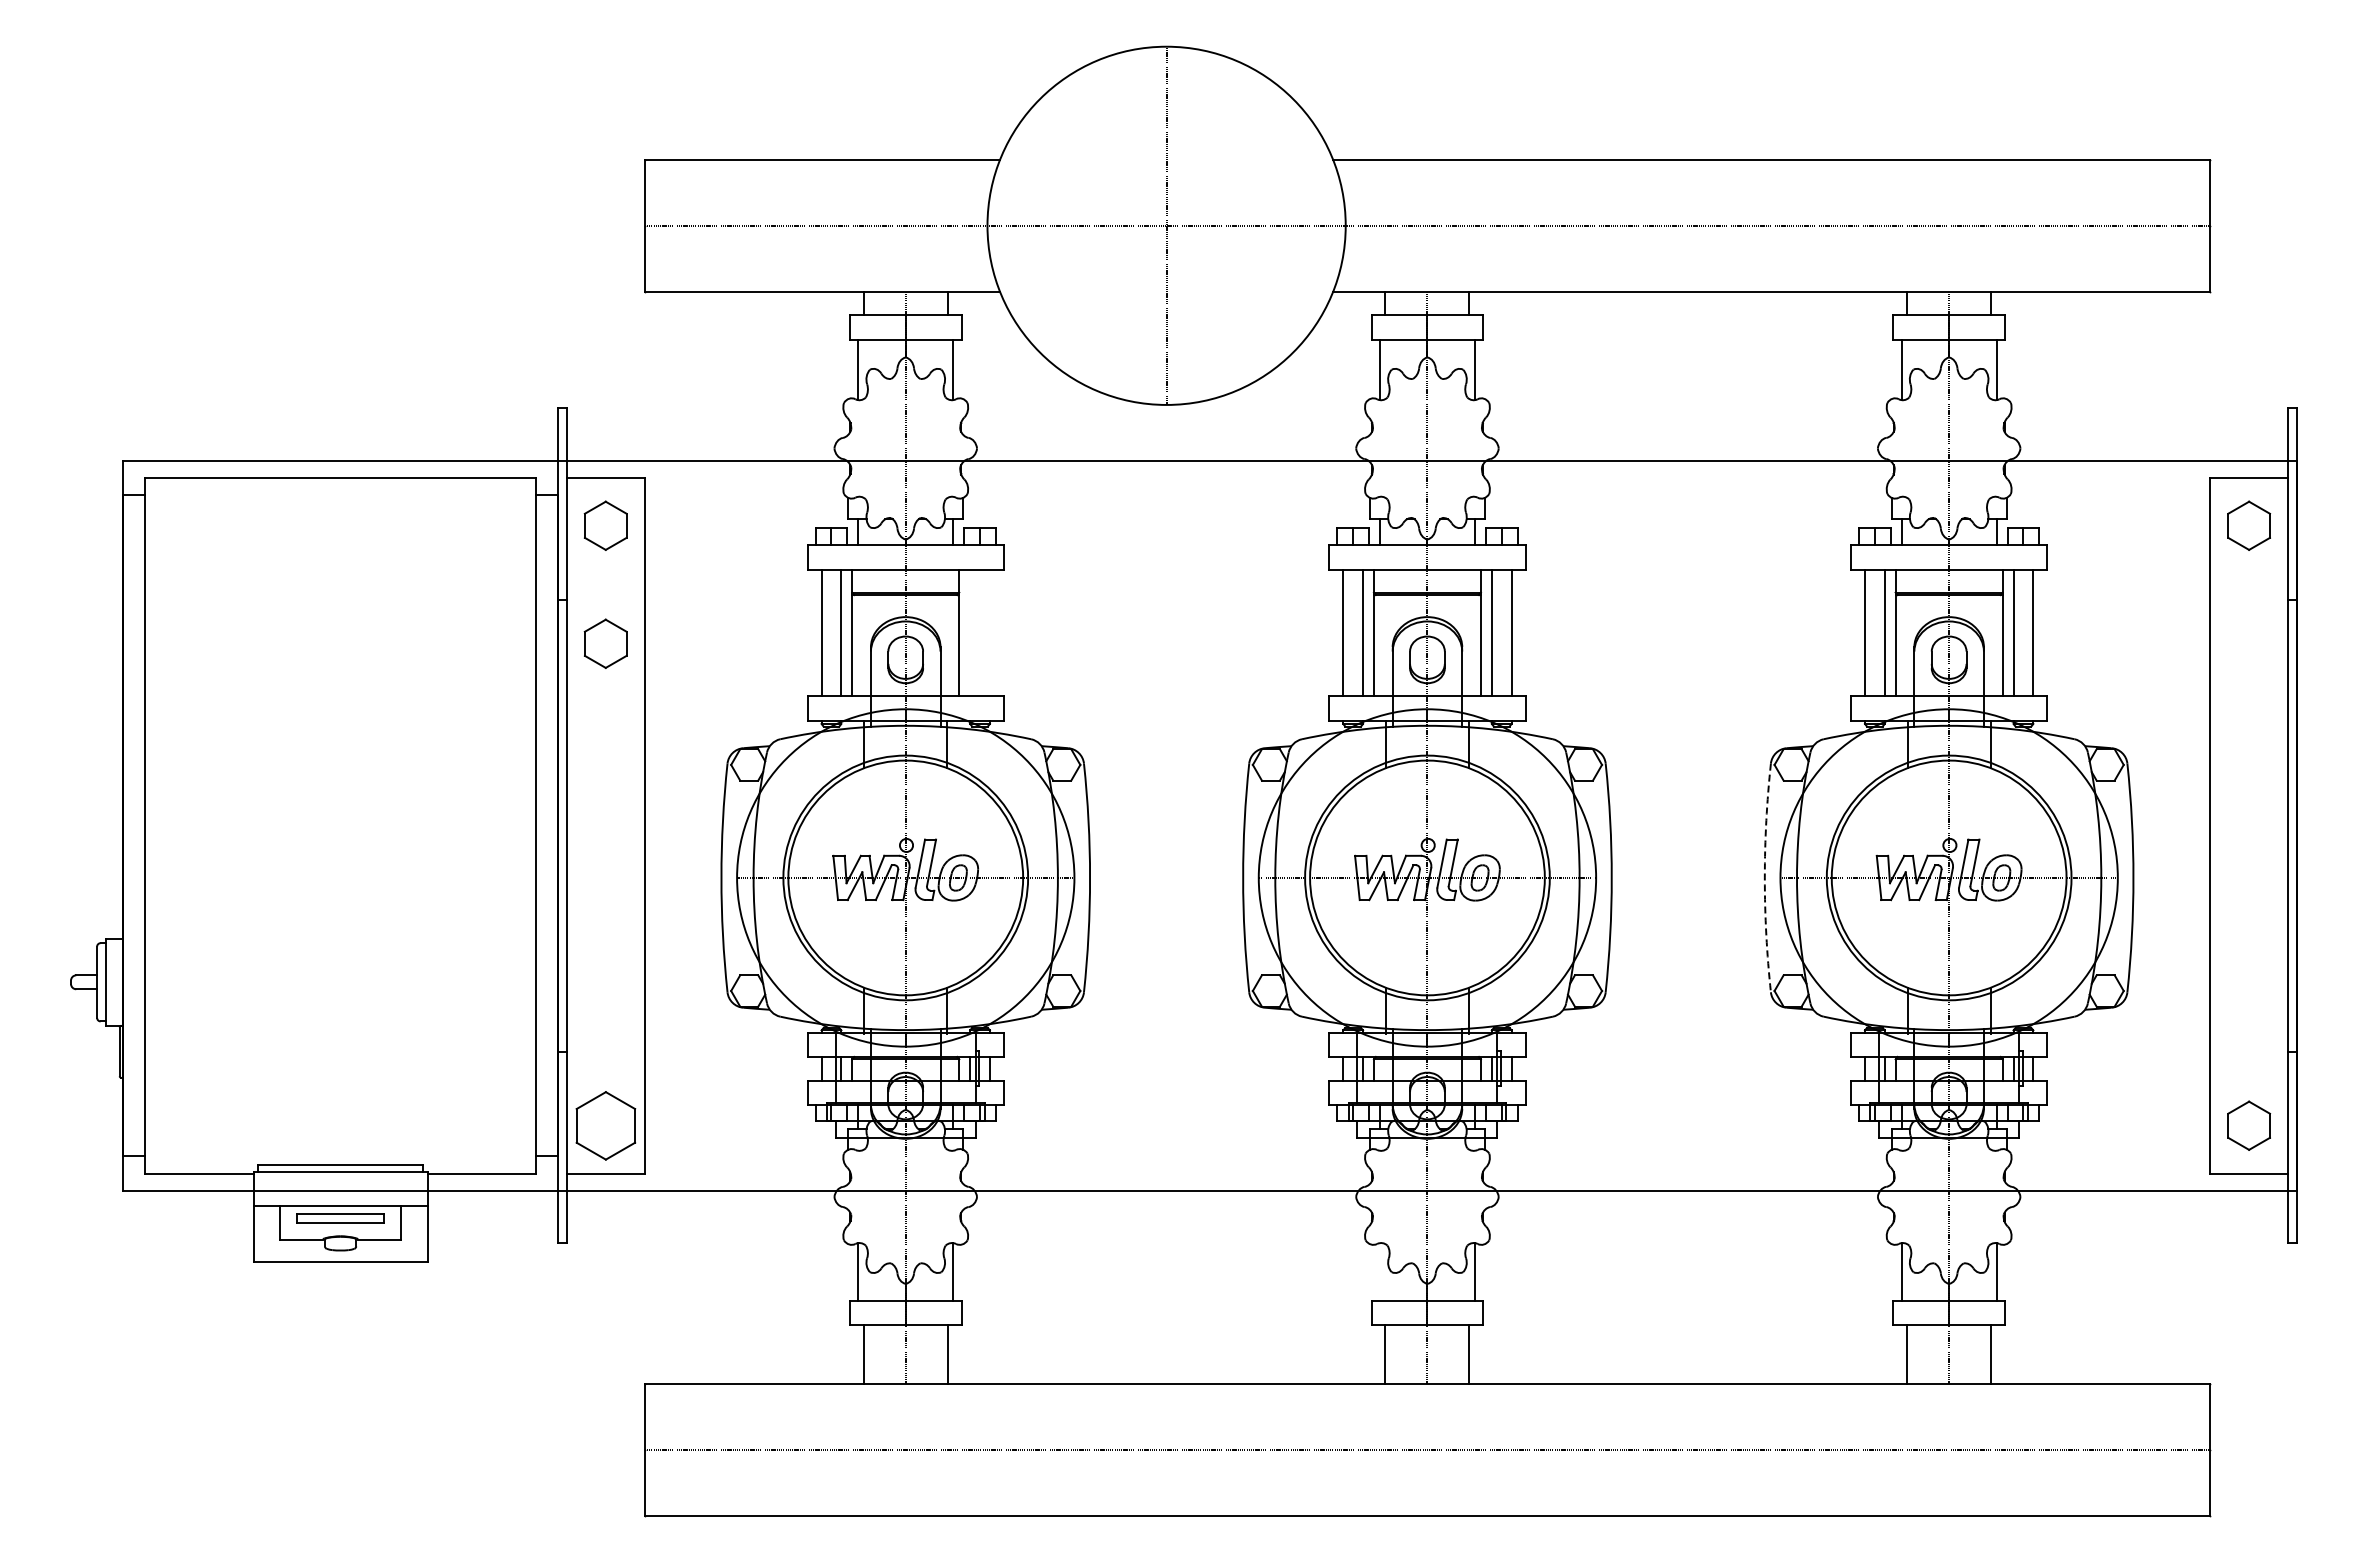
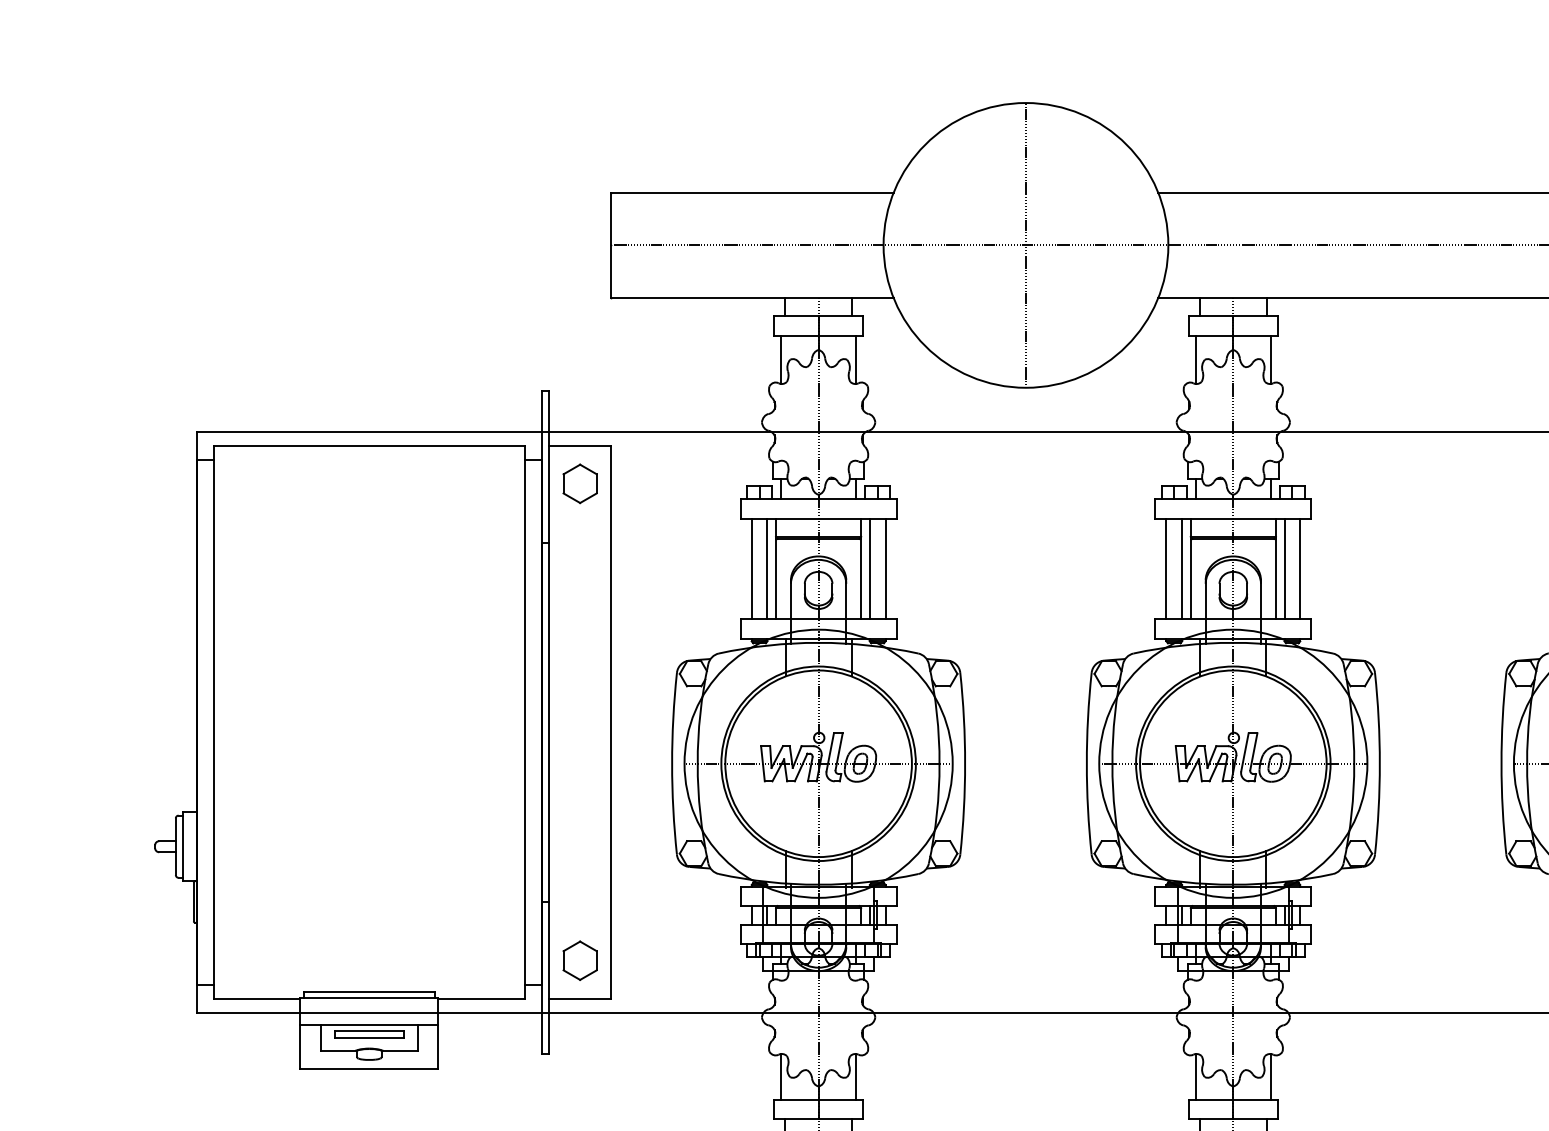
line: (970, 632) -> (870, 568), added
line: (989, 632) -> (885, 568), added
part: (605, 643) -> (579, 577), removed
arc: (1764, 877) -> (1501, 763), dashed -> solid
part: (605, 1125) -> (579, 960), size x0.71
line: (1379, 1271) -> (1195, 1076), added

